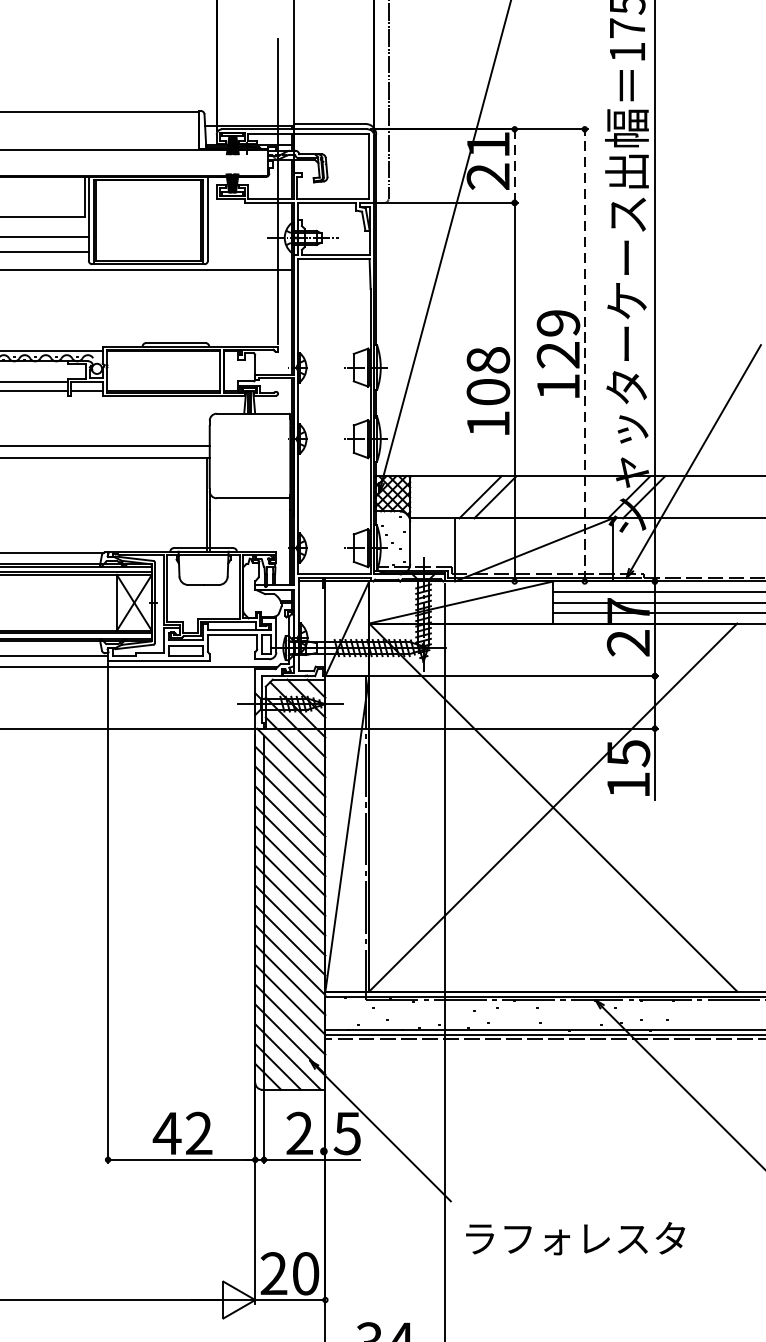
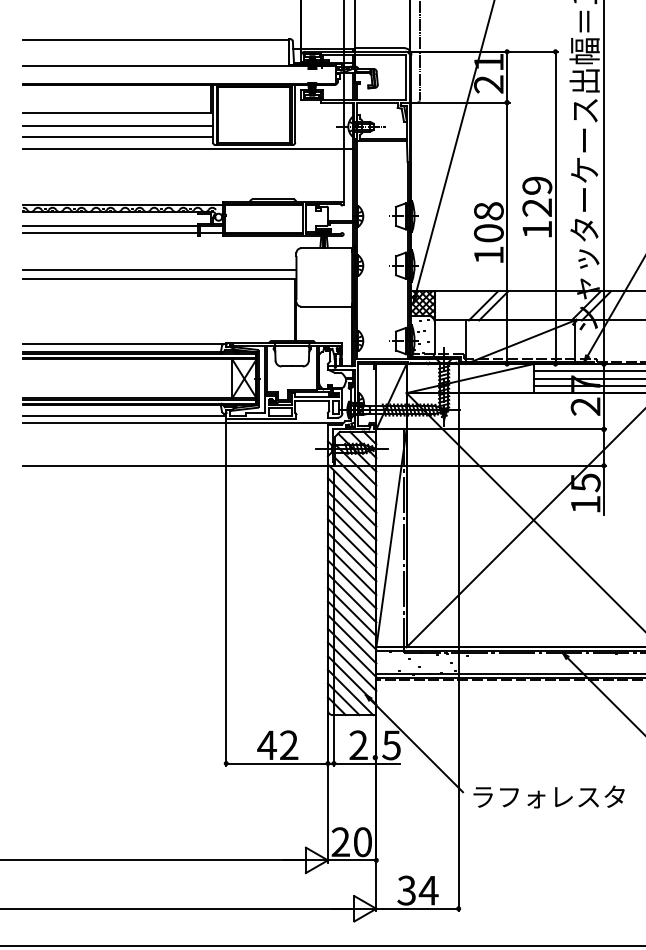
line: (515, 165) -> (507, 76), dashed -> solid
line: (584, 354) -> (555, 207), dashed -> solid
text: (574, 1237) -> (548, 796), moved

